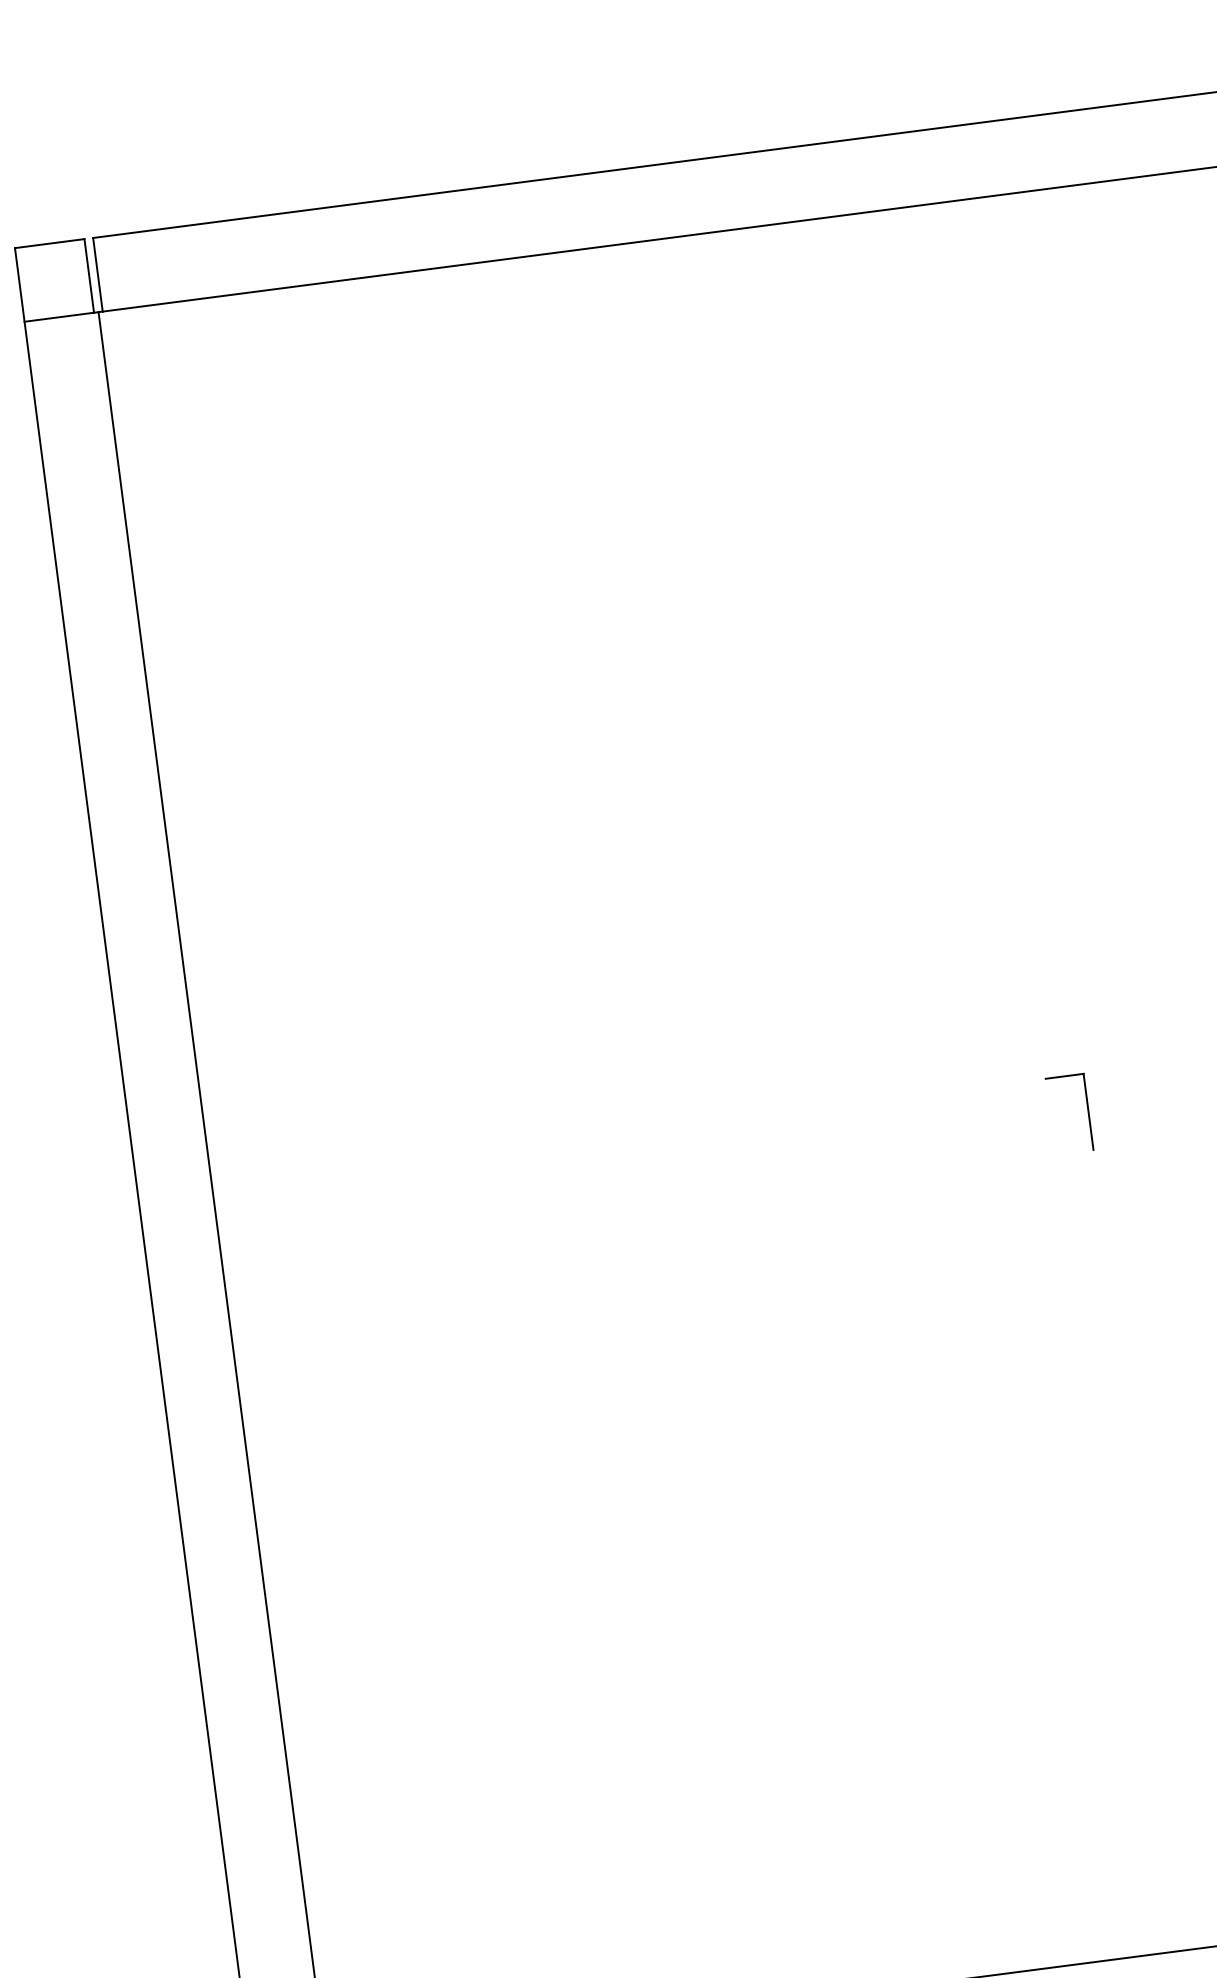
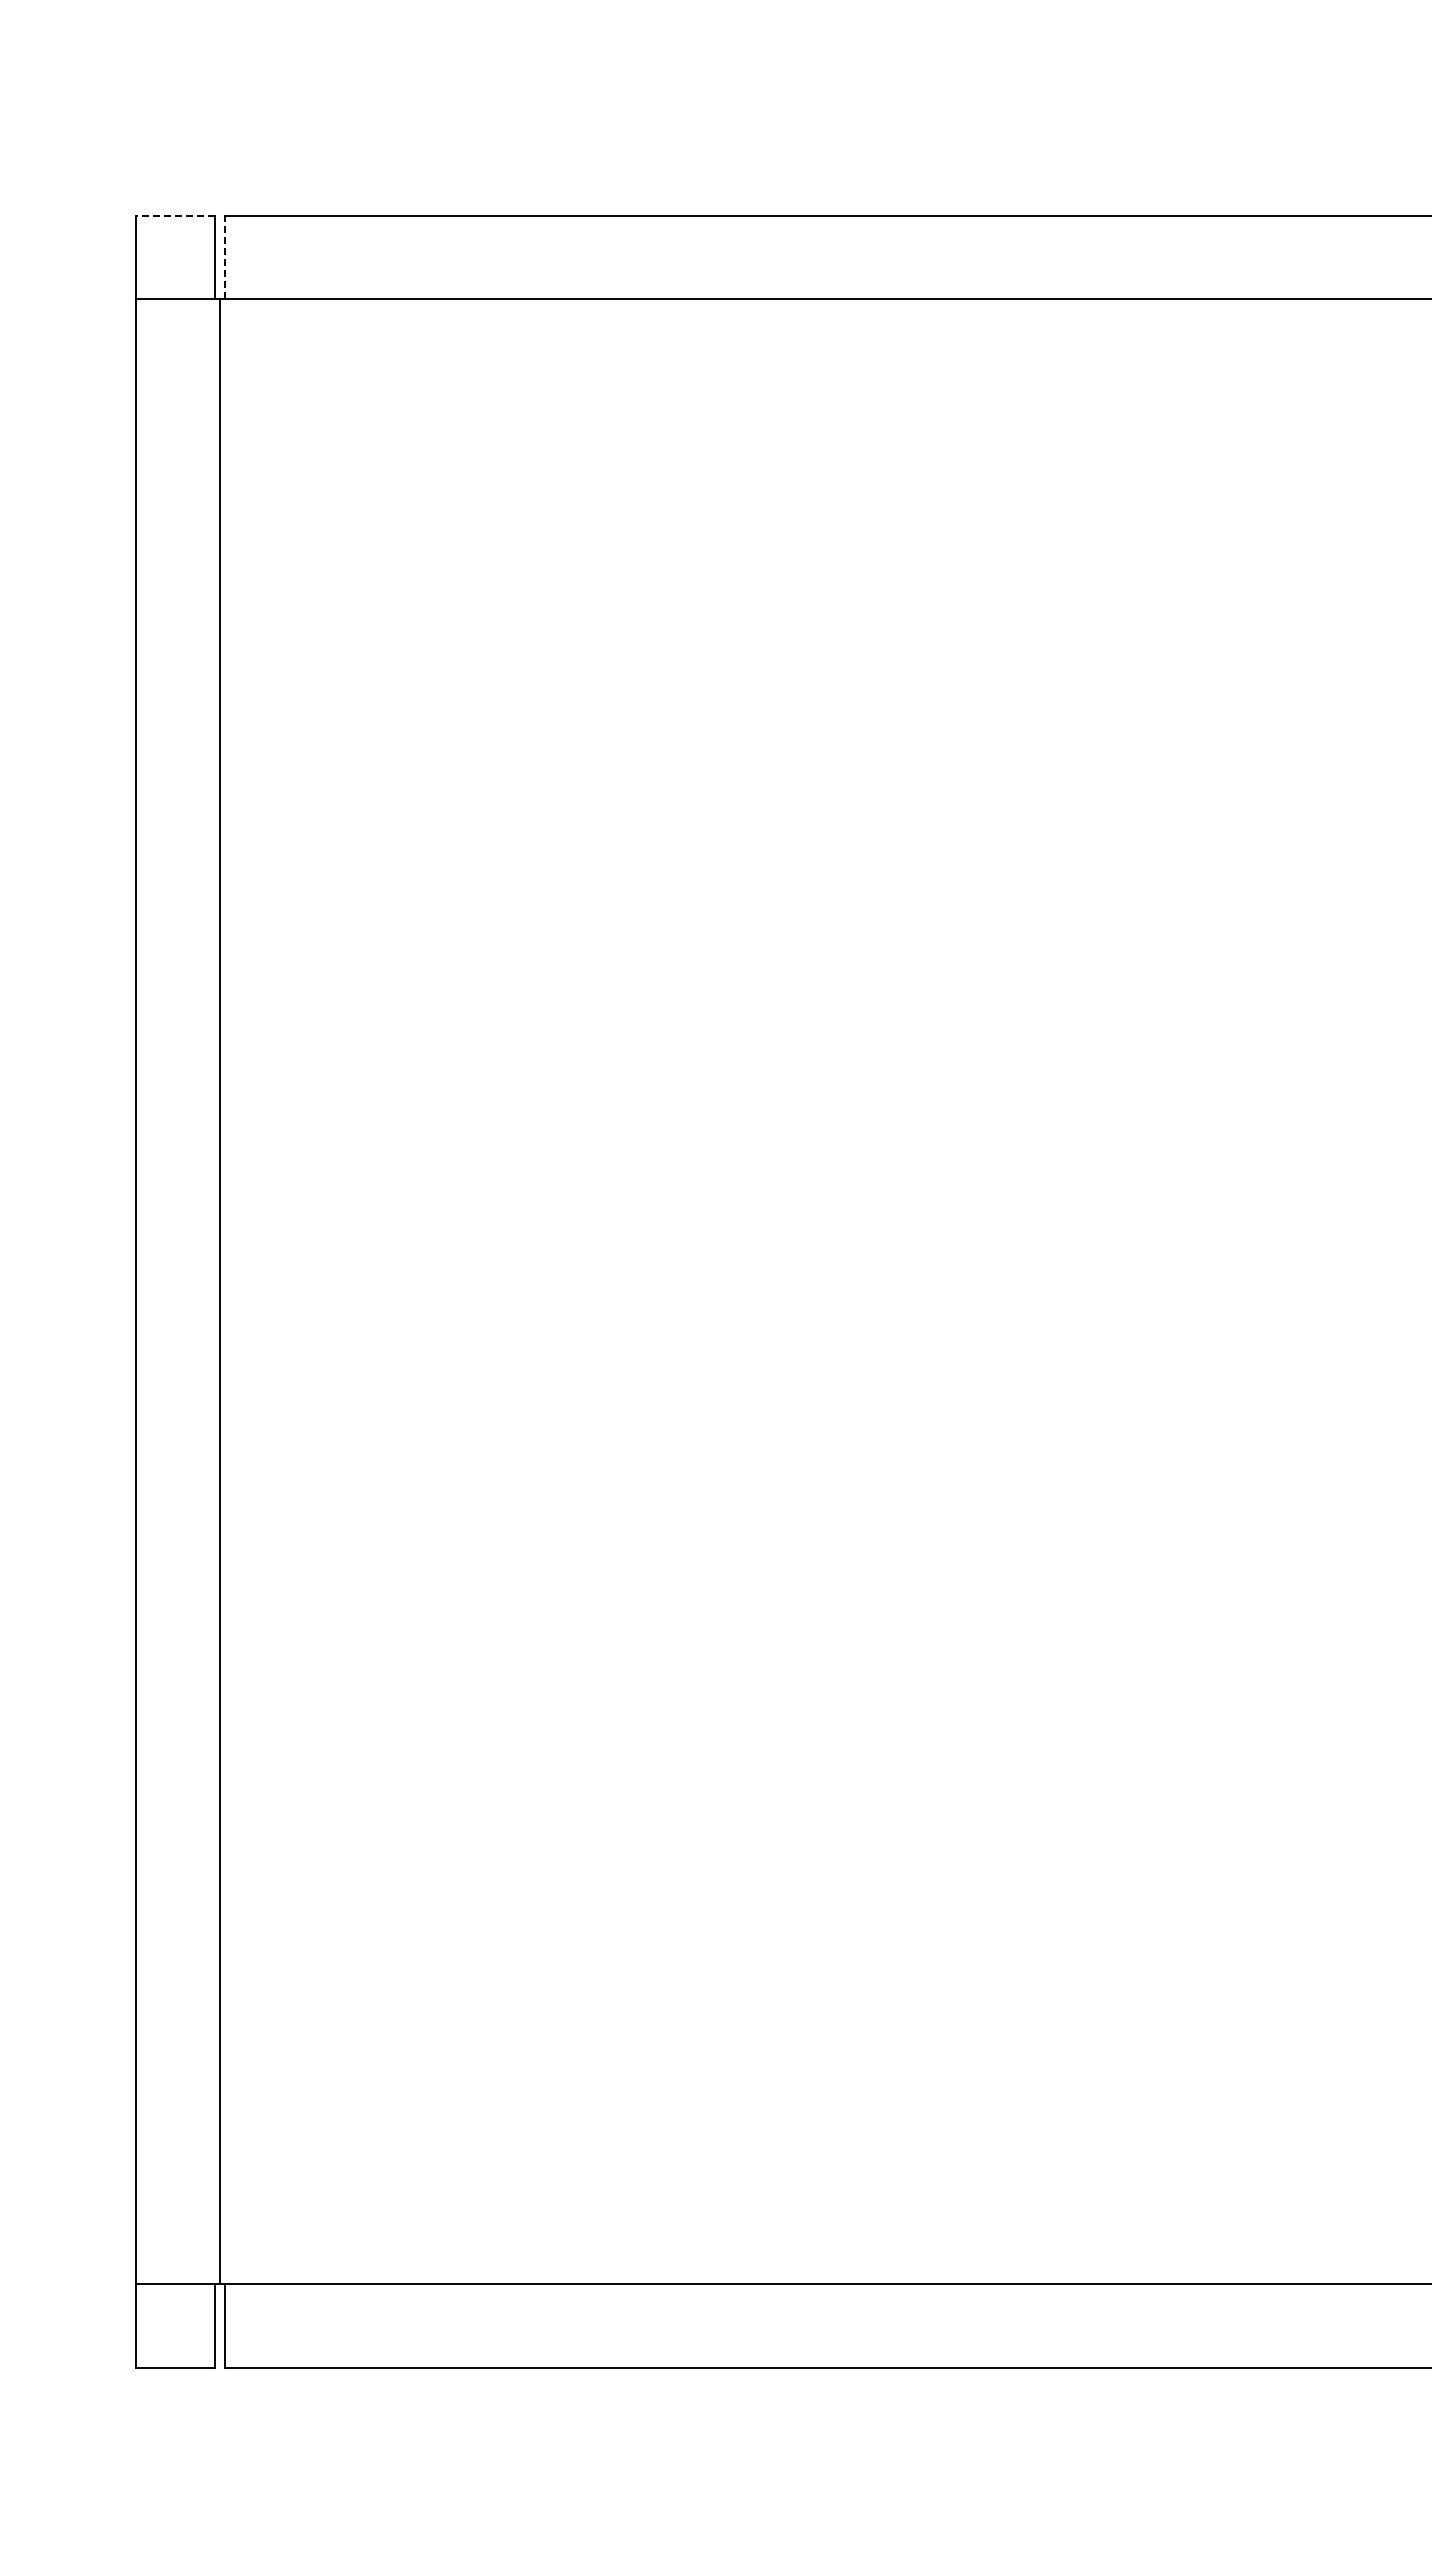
line: (49, 243) -> (175, 215), solid -> dashed
line: (97, 274) -> (224, 257), solid -> dashed
part: (1088, 1111) -> (1208, 1334), removed

